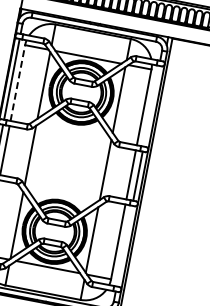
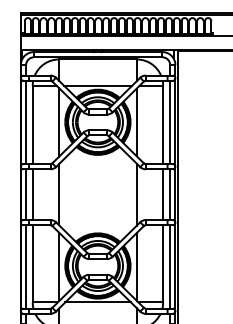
line: (17, 82) -> (32, 124), dashed -> solid
line: (151, 106) -> (170, 122), added
line: (124, 245) -> (170, 266), added

